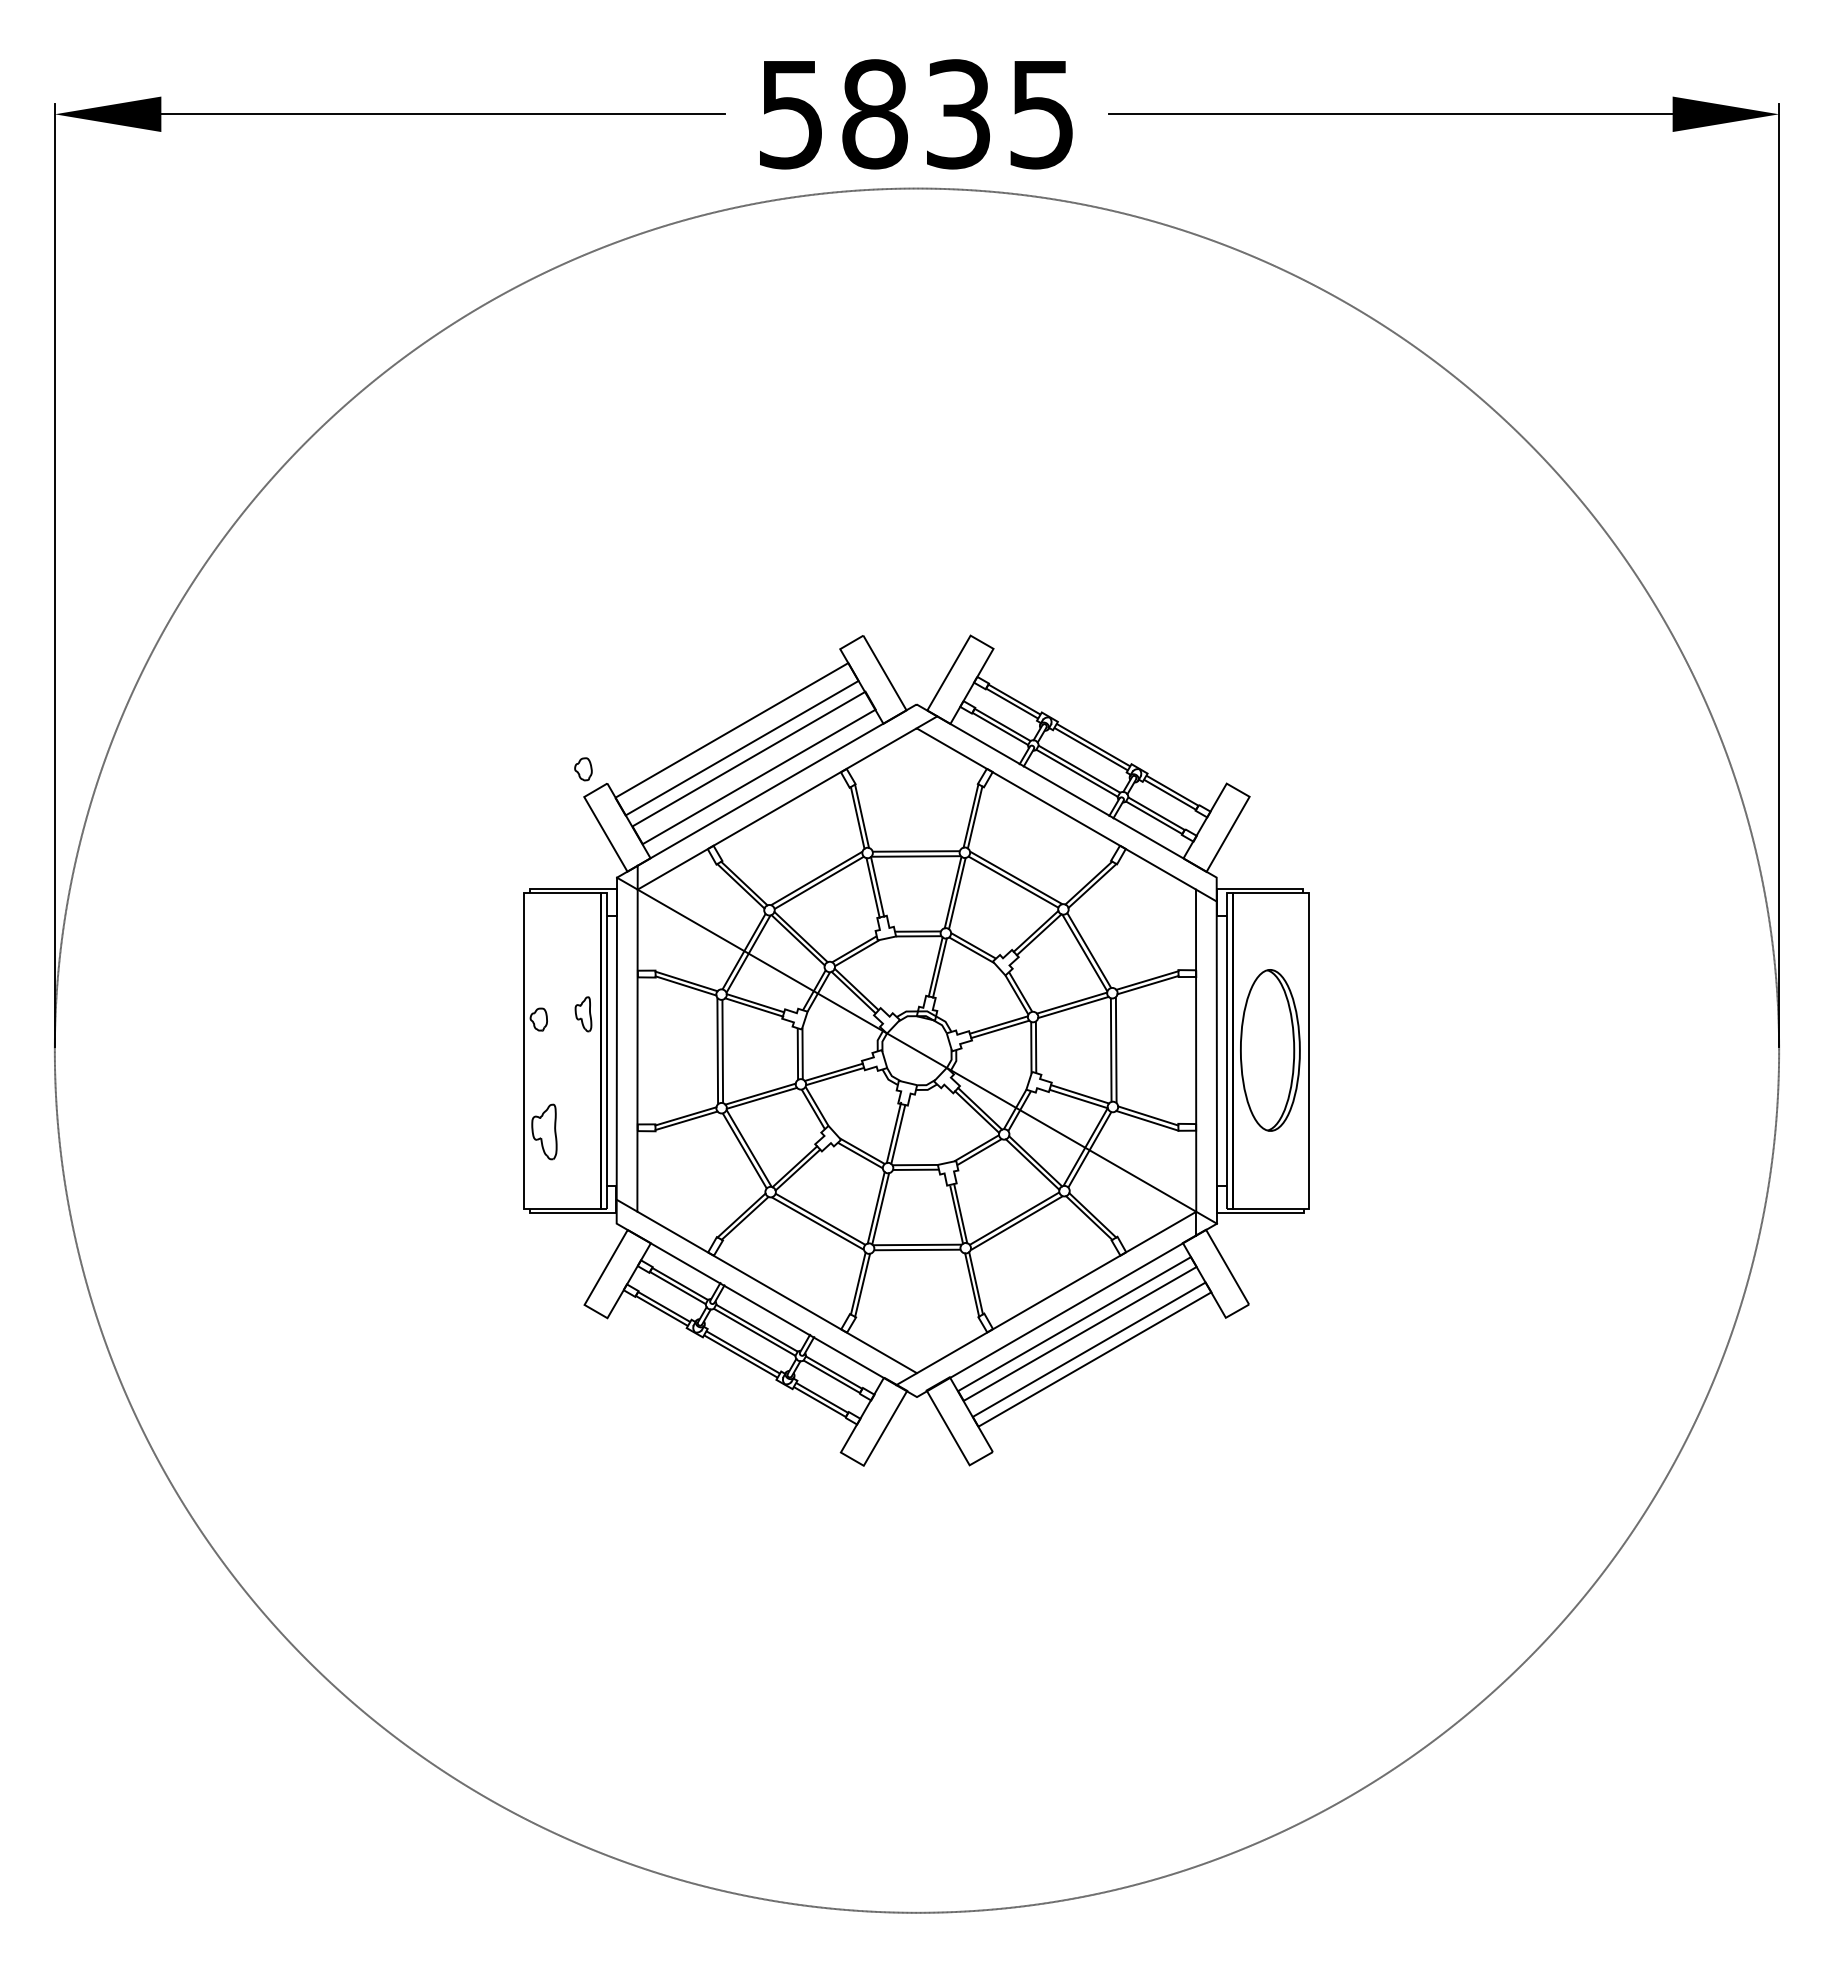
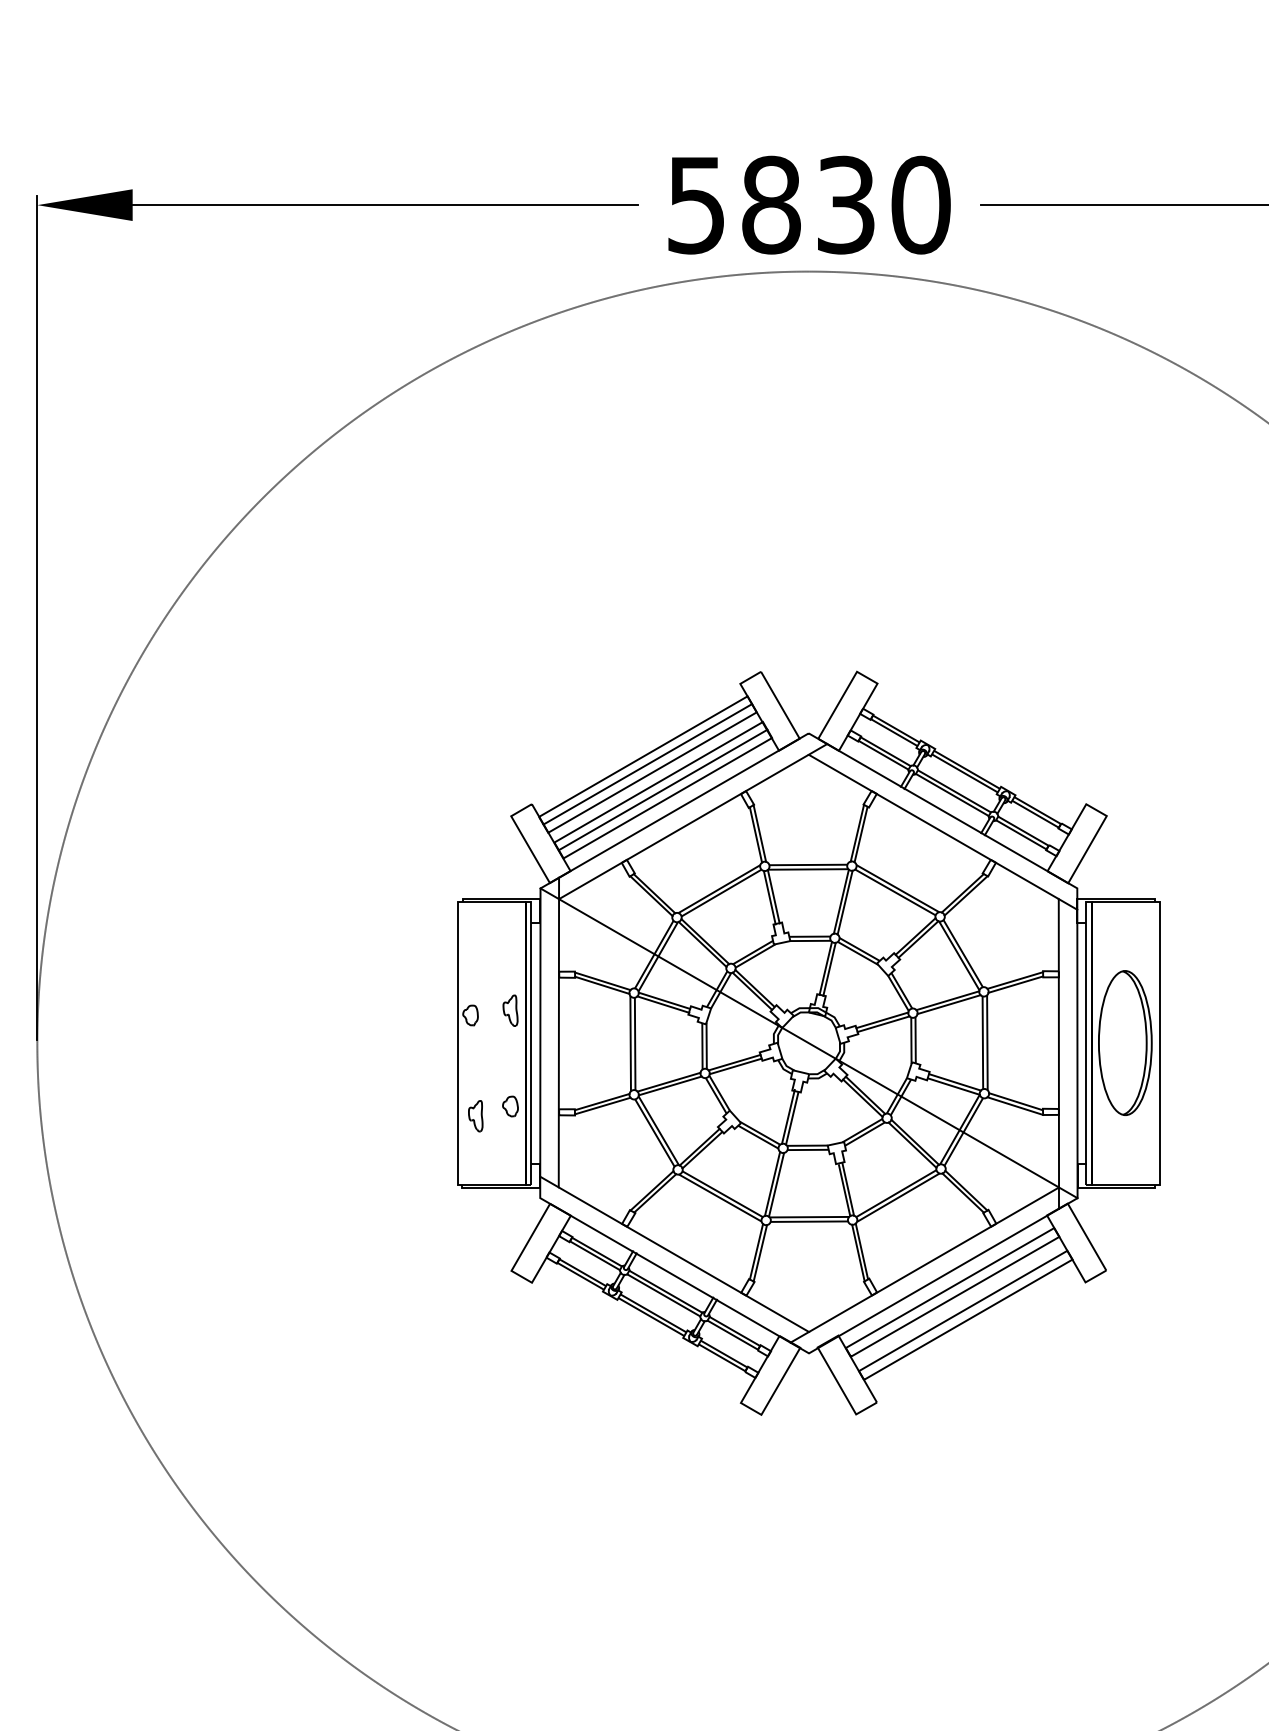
text: (1042, 114) -> (921, 205), 5835 -> 5830
line: (736, 738) -> (647, 763), added
line: (753, 767) -> (662, 789), added
part: (583, 769) -> (510, 1106), moved
part: (544, 1132) -> (475, 1116), size x0.62

